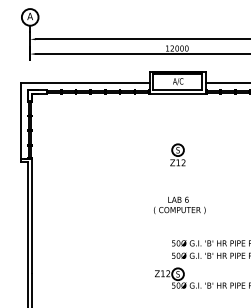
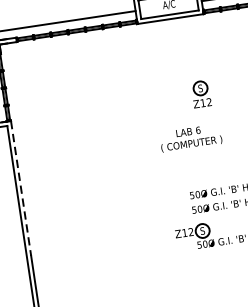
part: (177, 154) -> (200, 93), moved
text: (179, 205) -> (190, 138), moved
line: (32, 216) -> (21, 188), solid -> dashed

